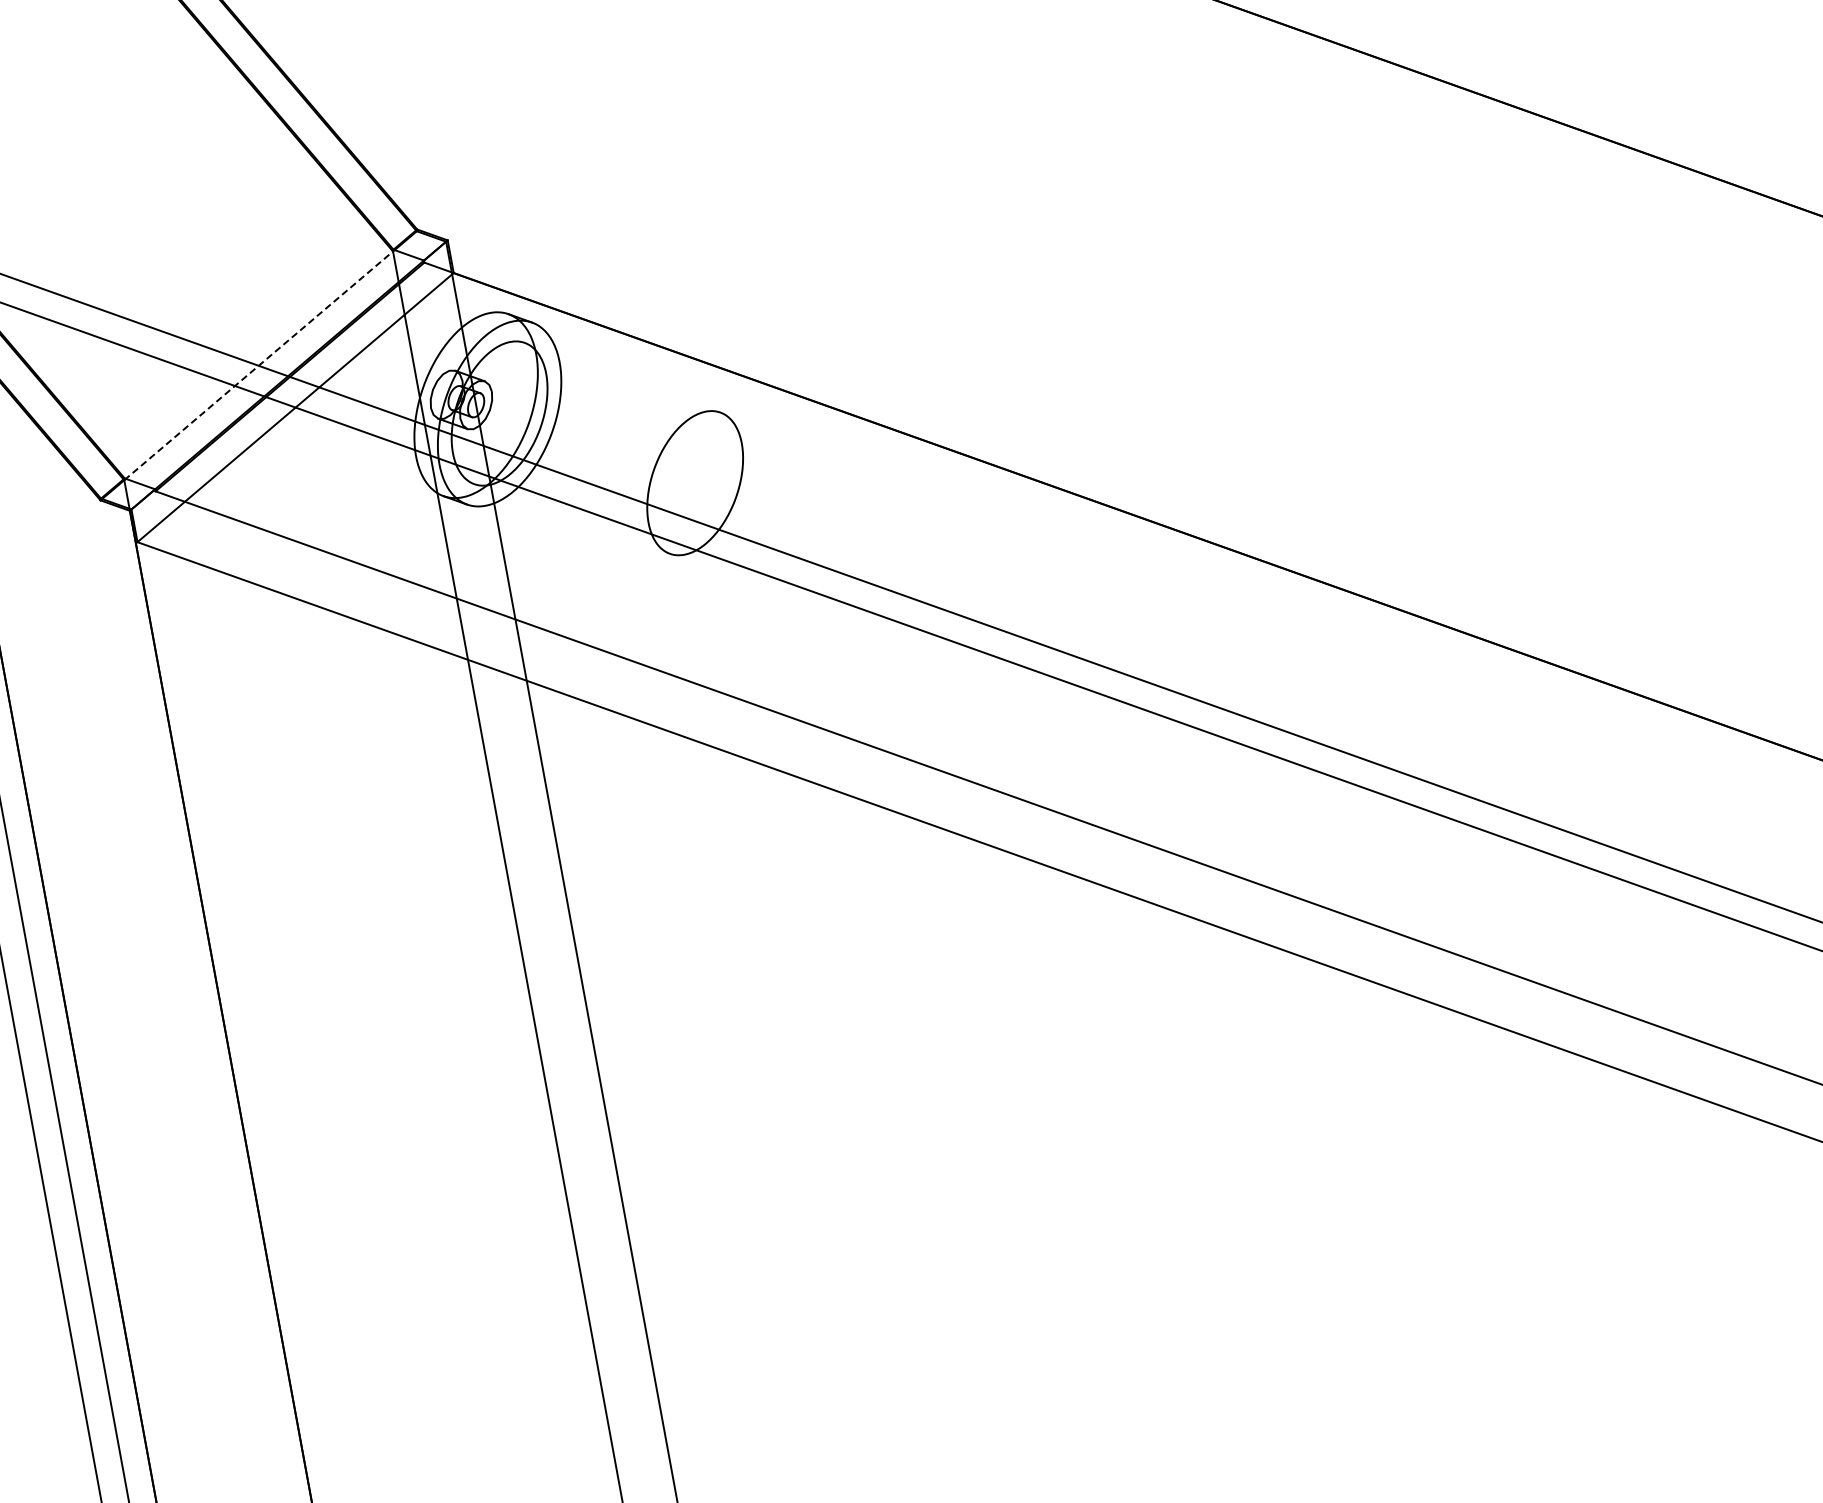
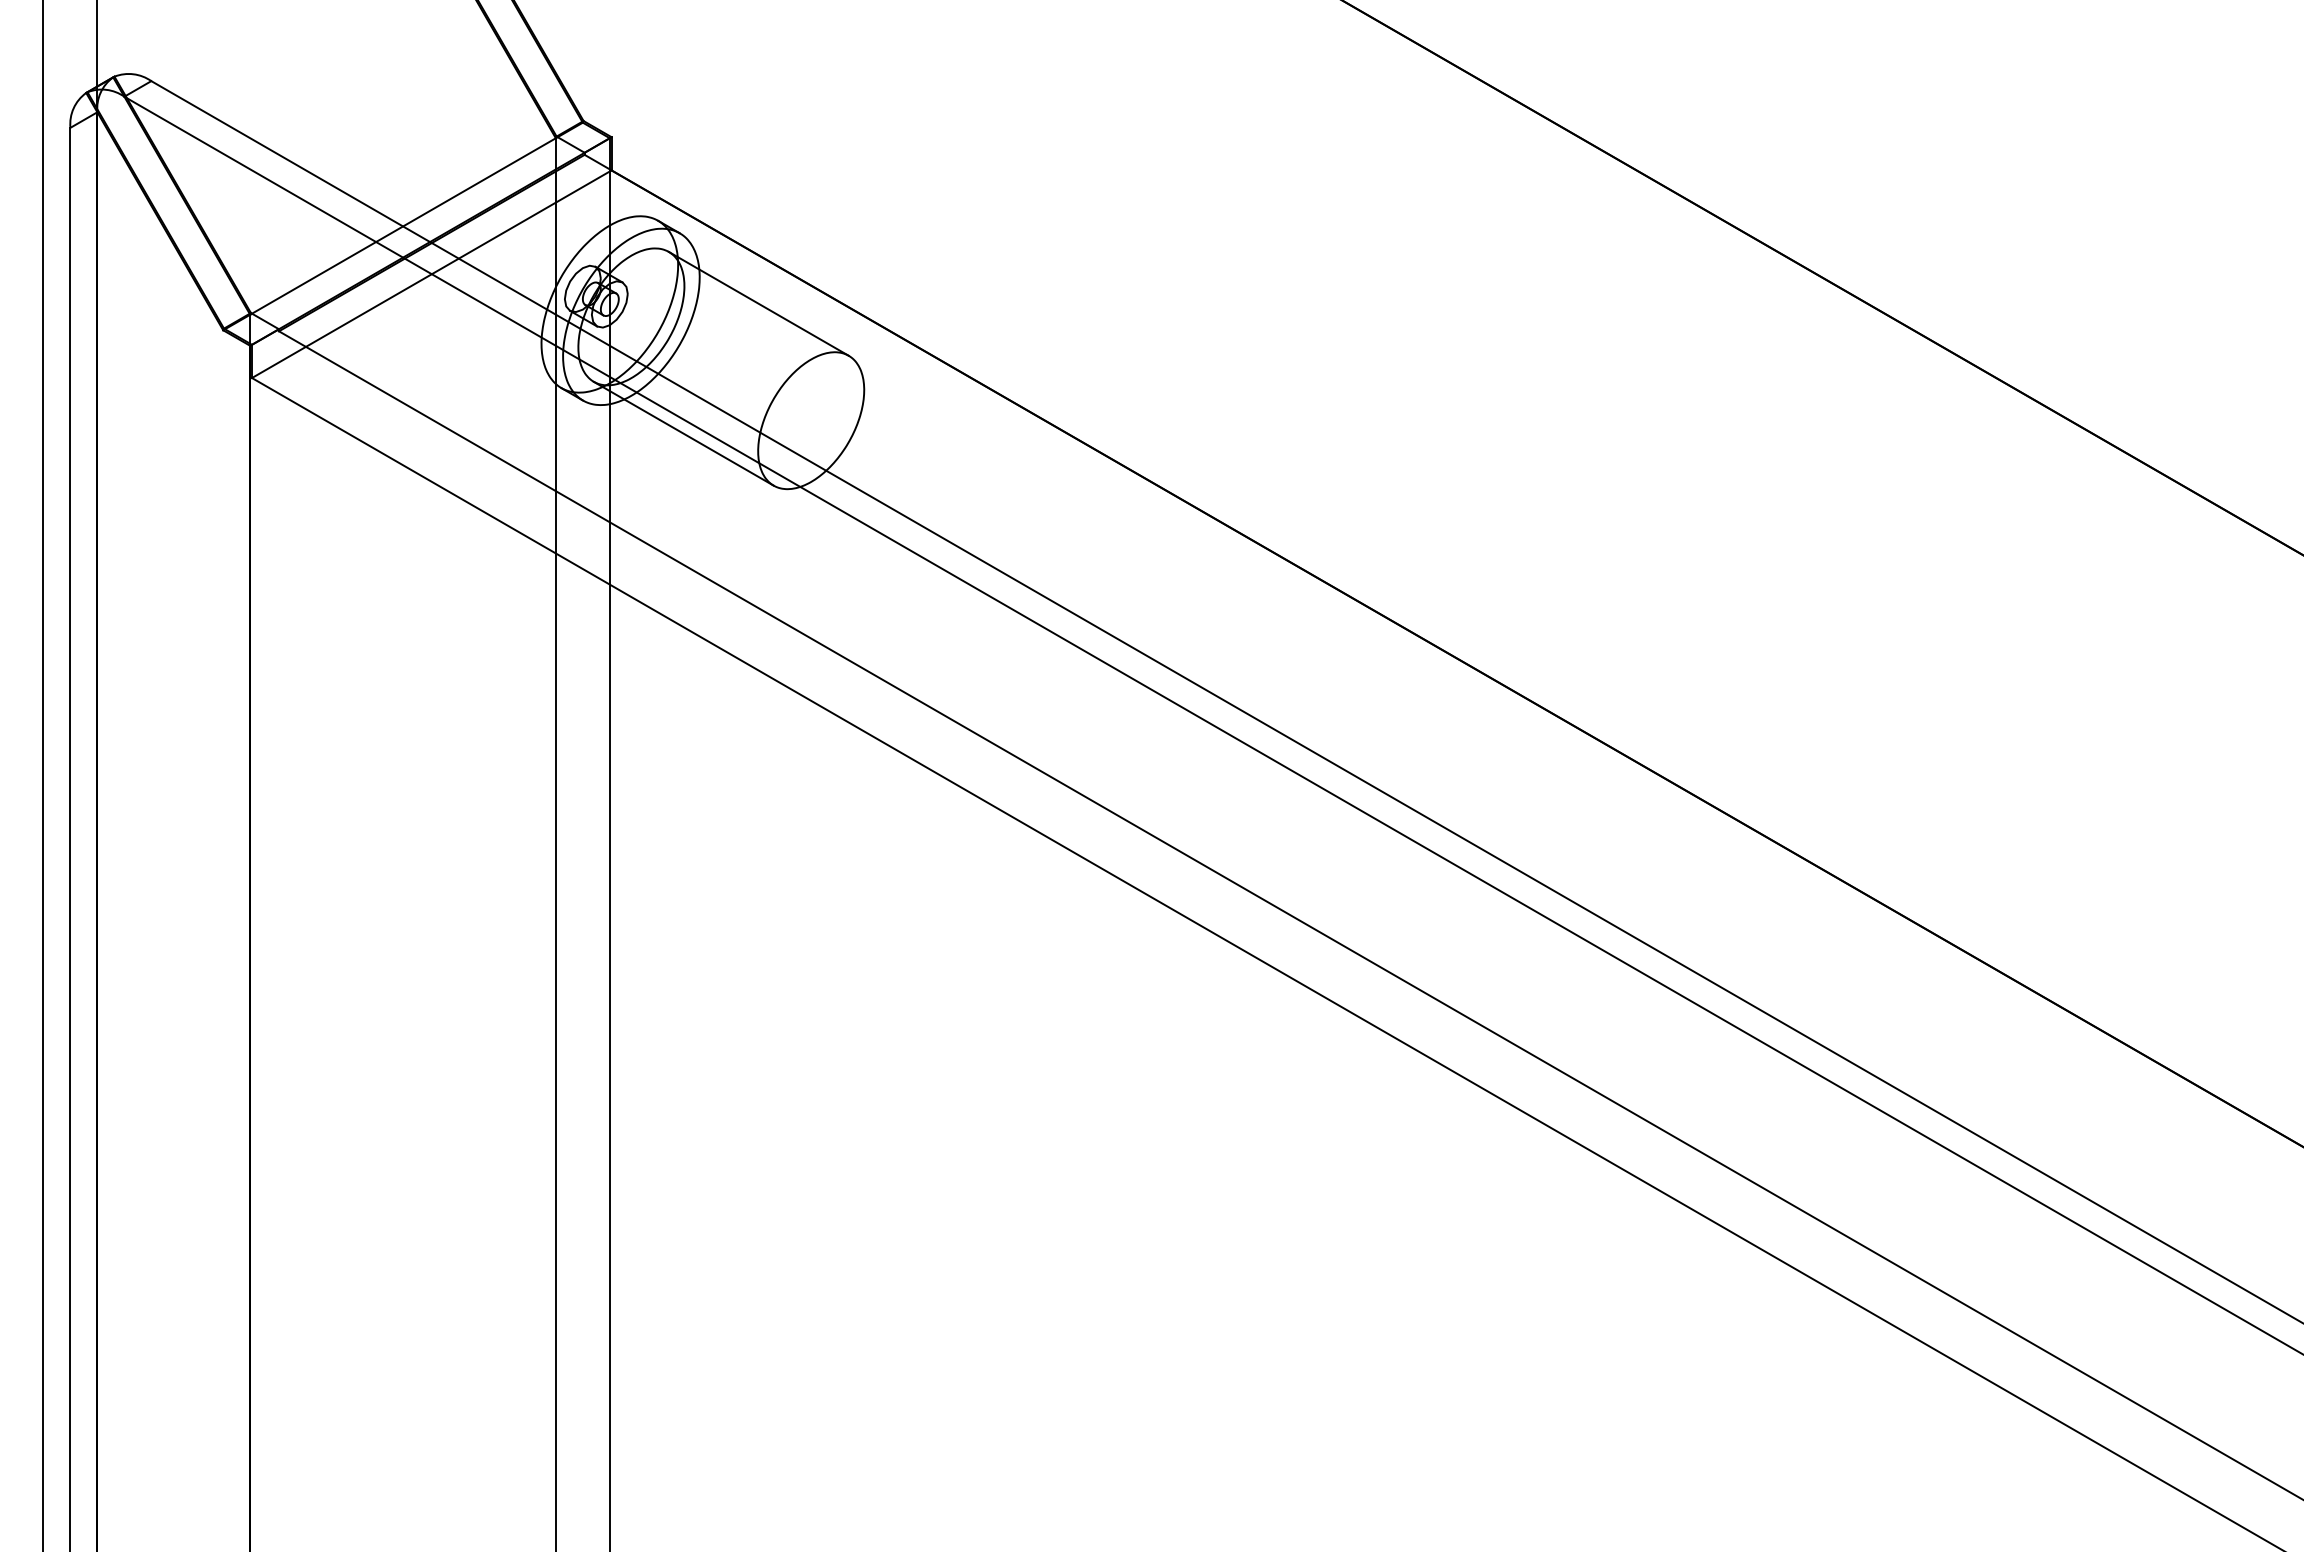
line: (259, 365) -> (403, 226), dashed -> solid
line: (622, 377) -> (758, 303), added
line: (571, 518) -> (683, 433), added

